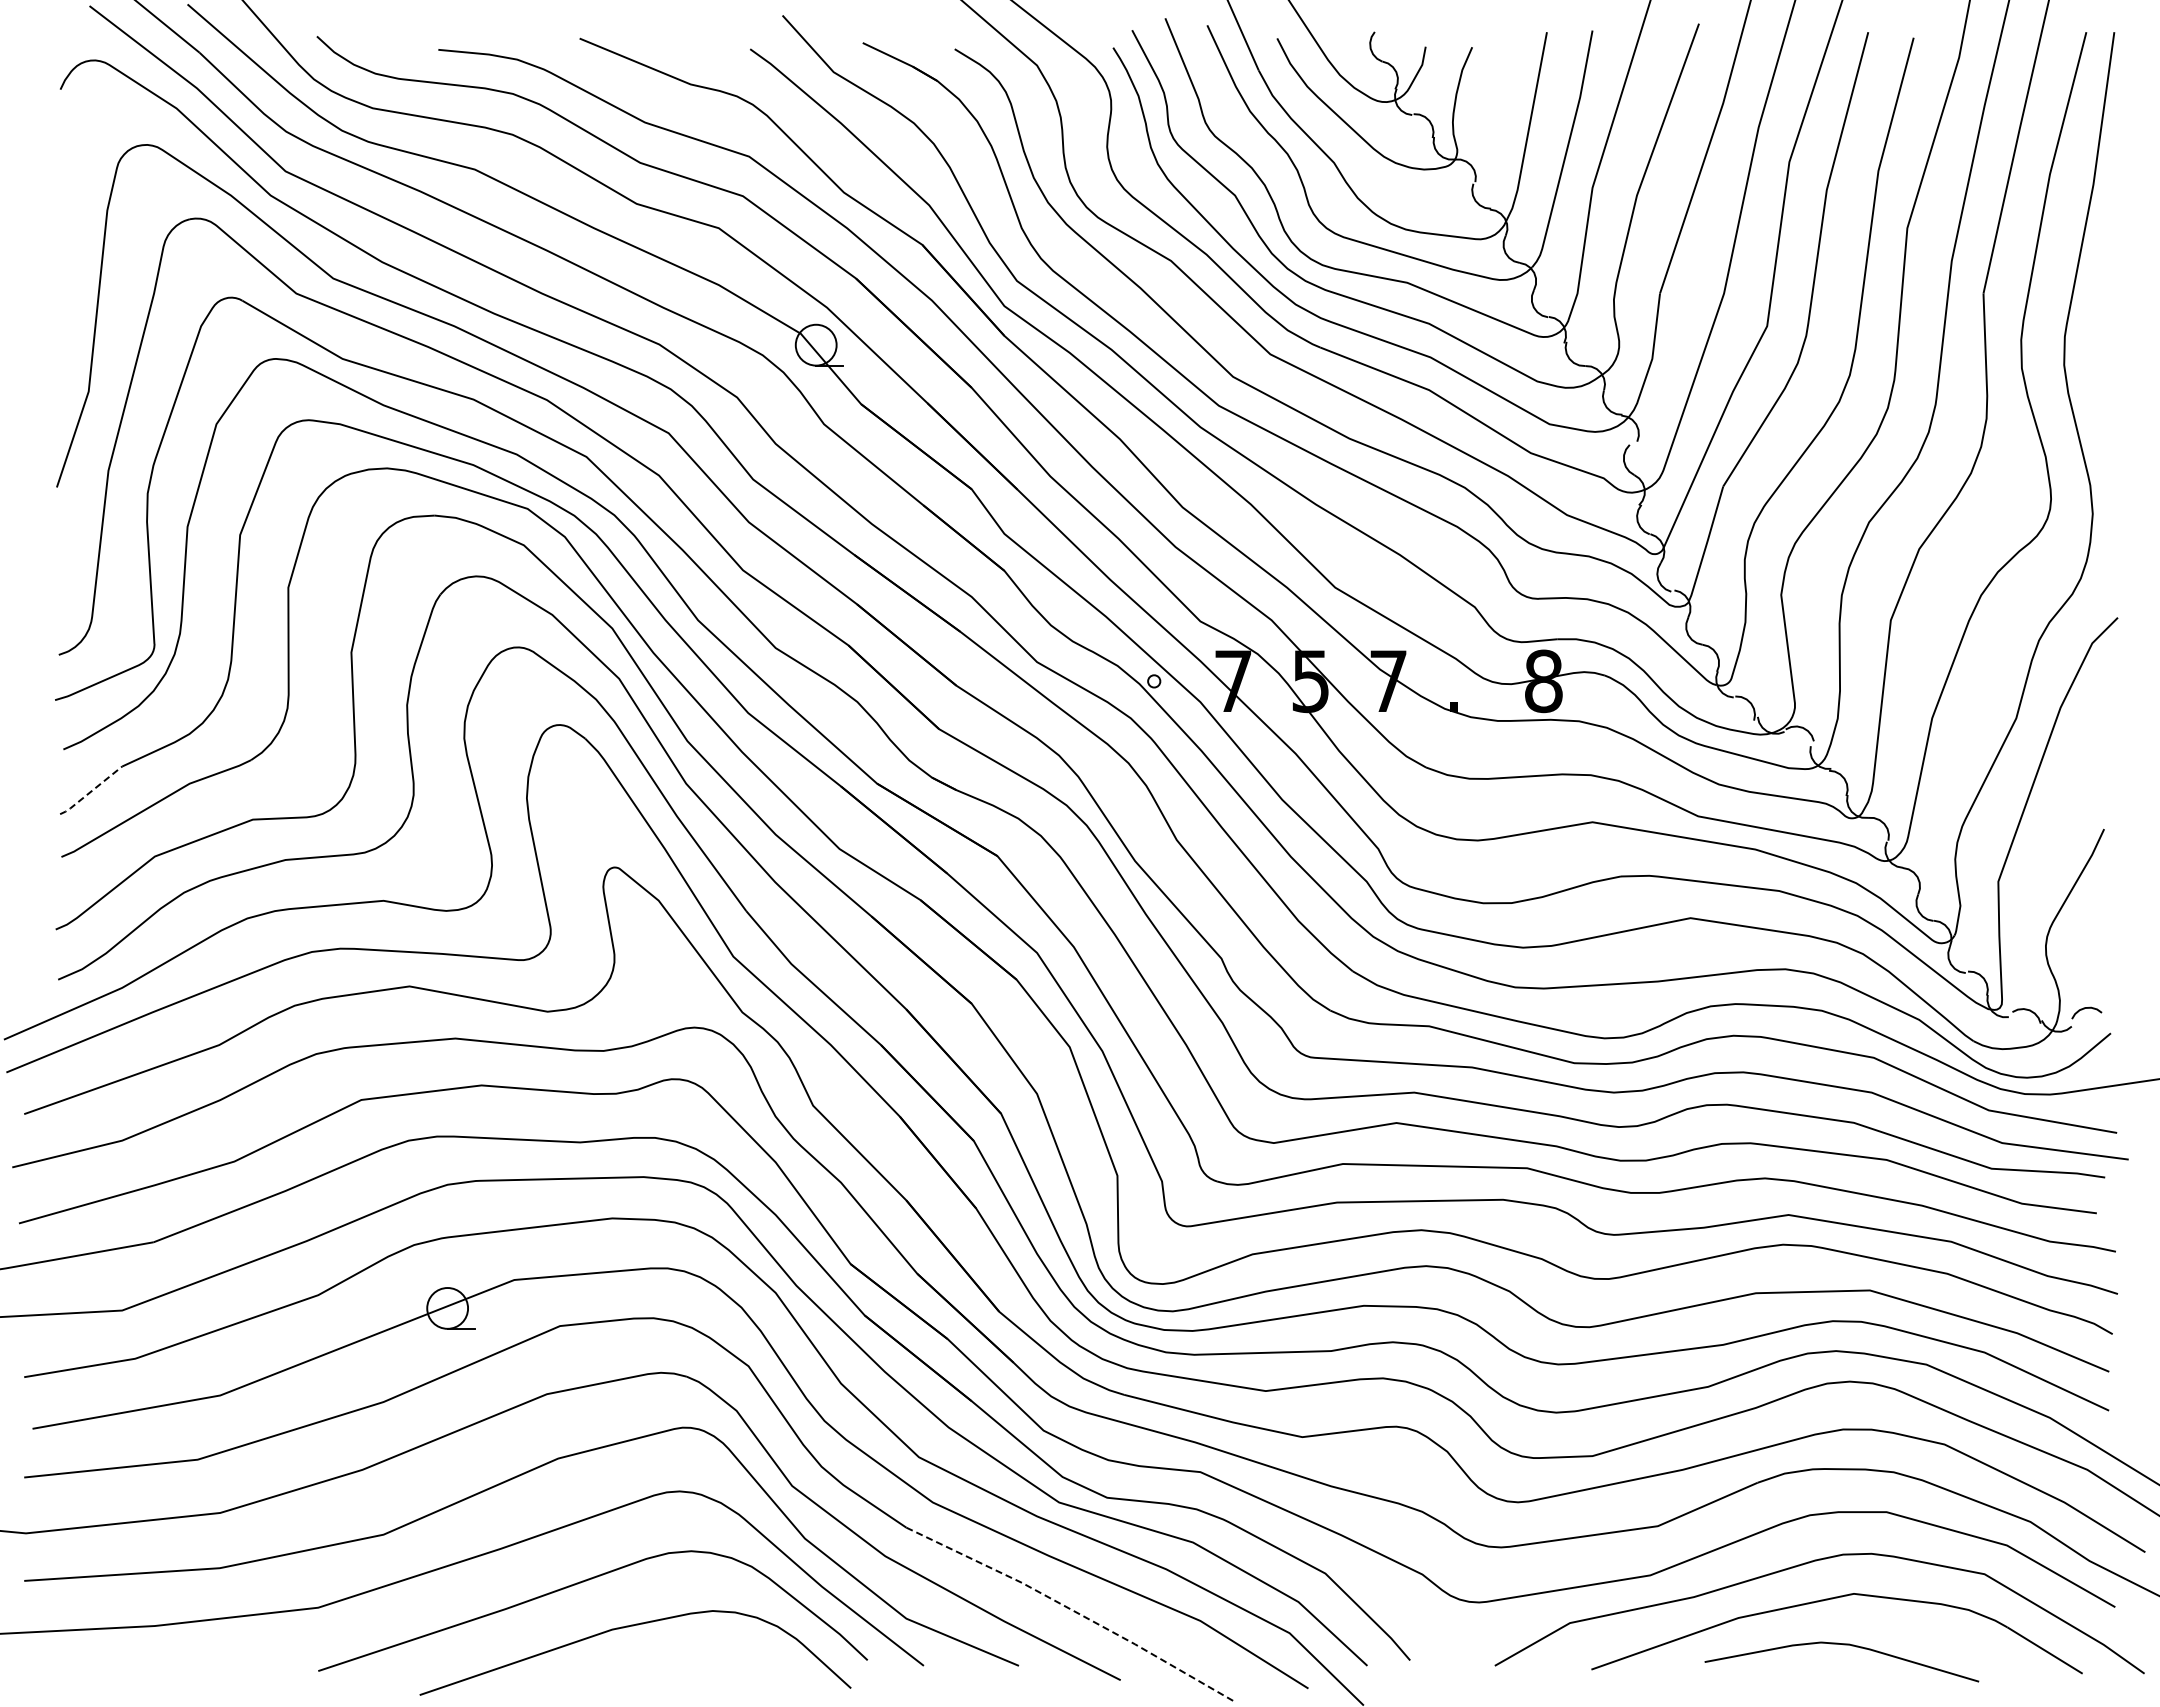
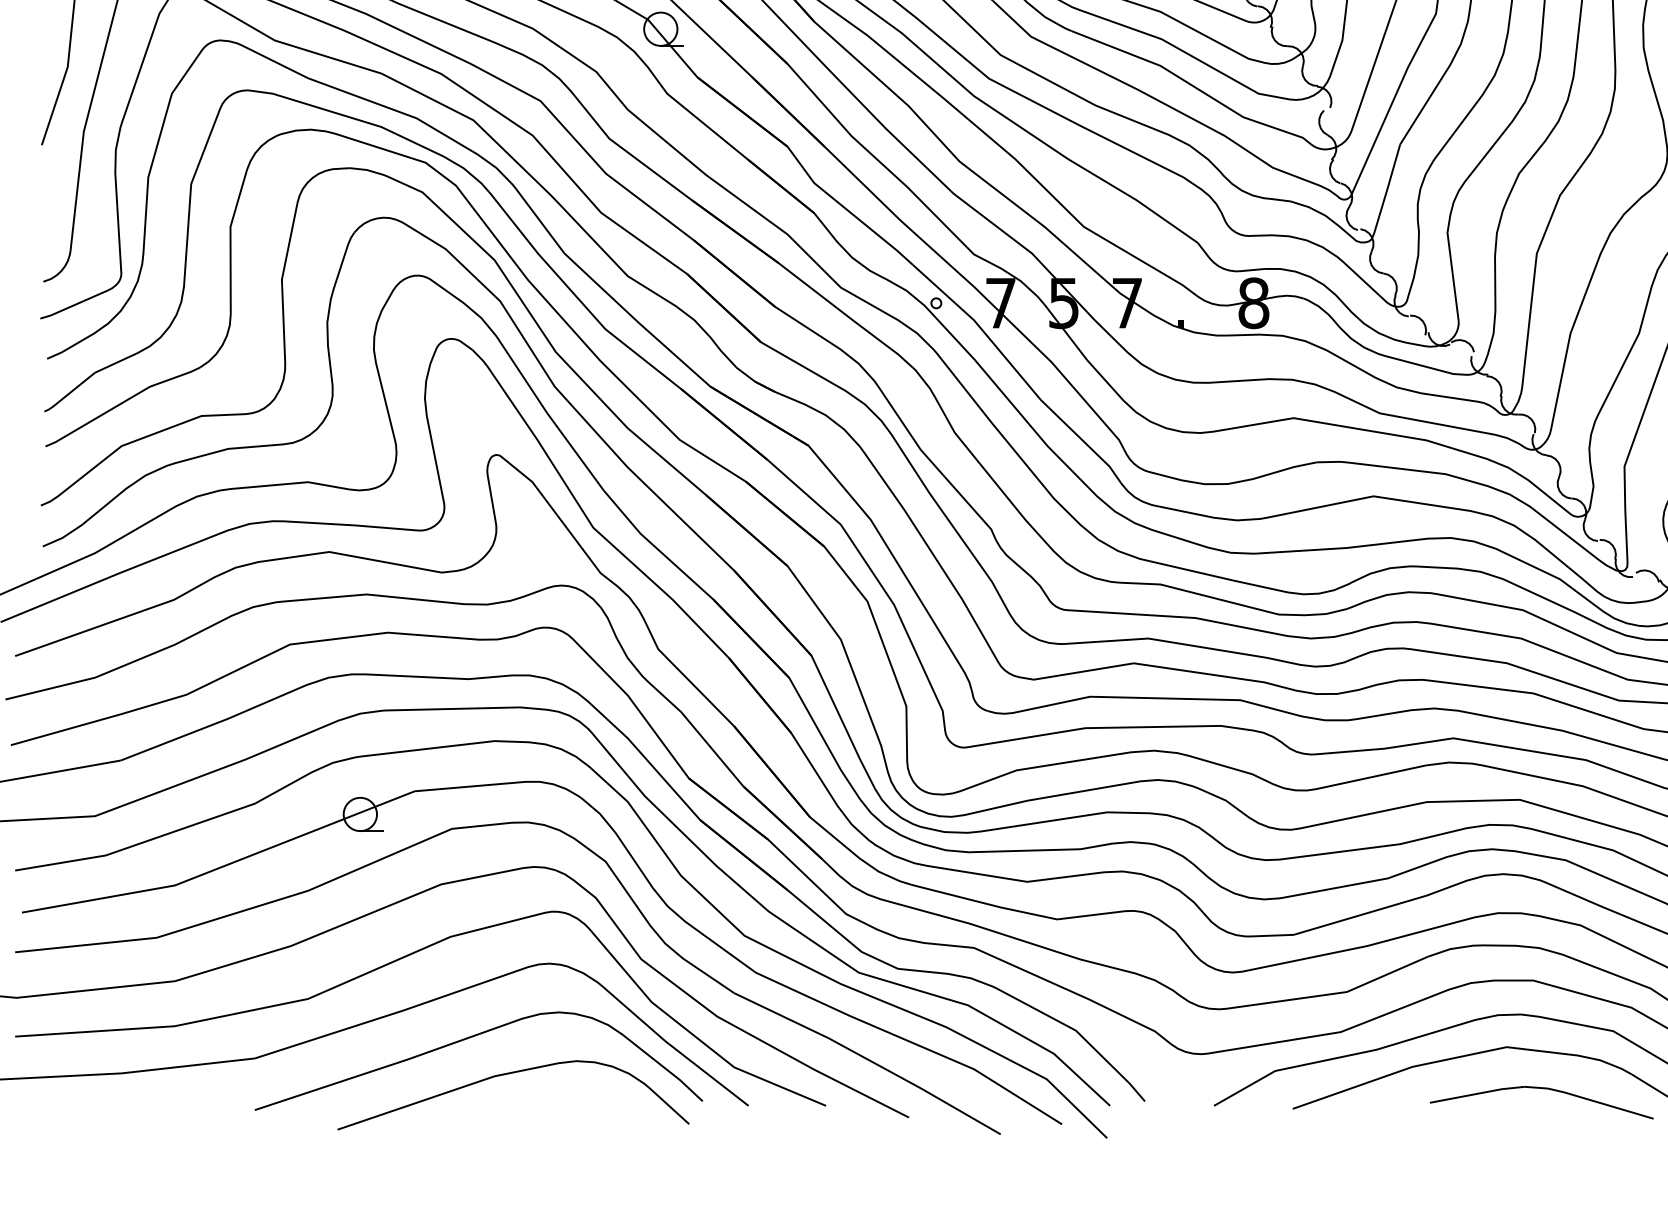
line: (90, 792) -> (69, 393), dashed -> solid
line: (1072, 1610) -> (869, 1060), dashed -> solid
part: (1843, 1645) -> (1543, 1089), moved

